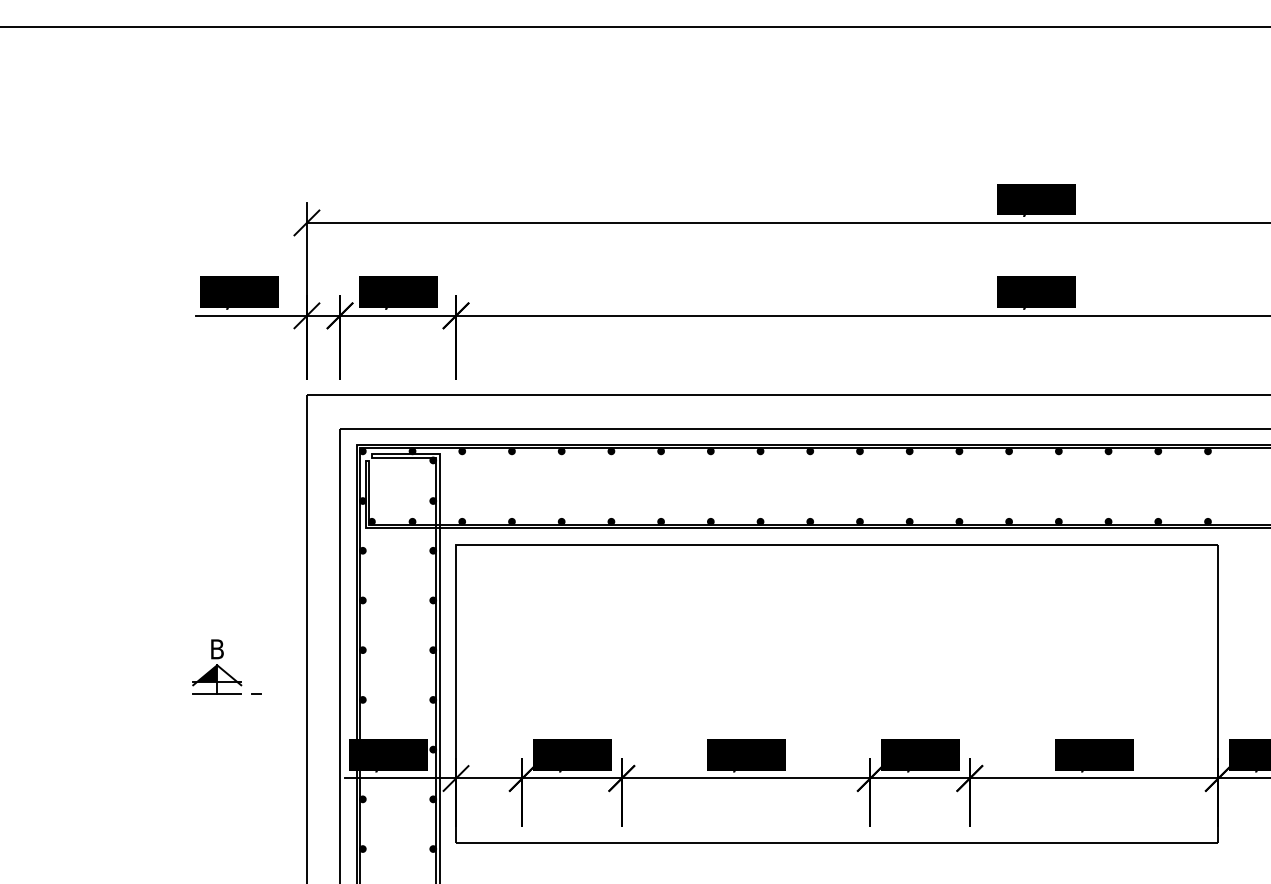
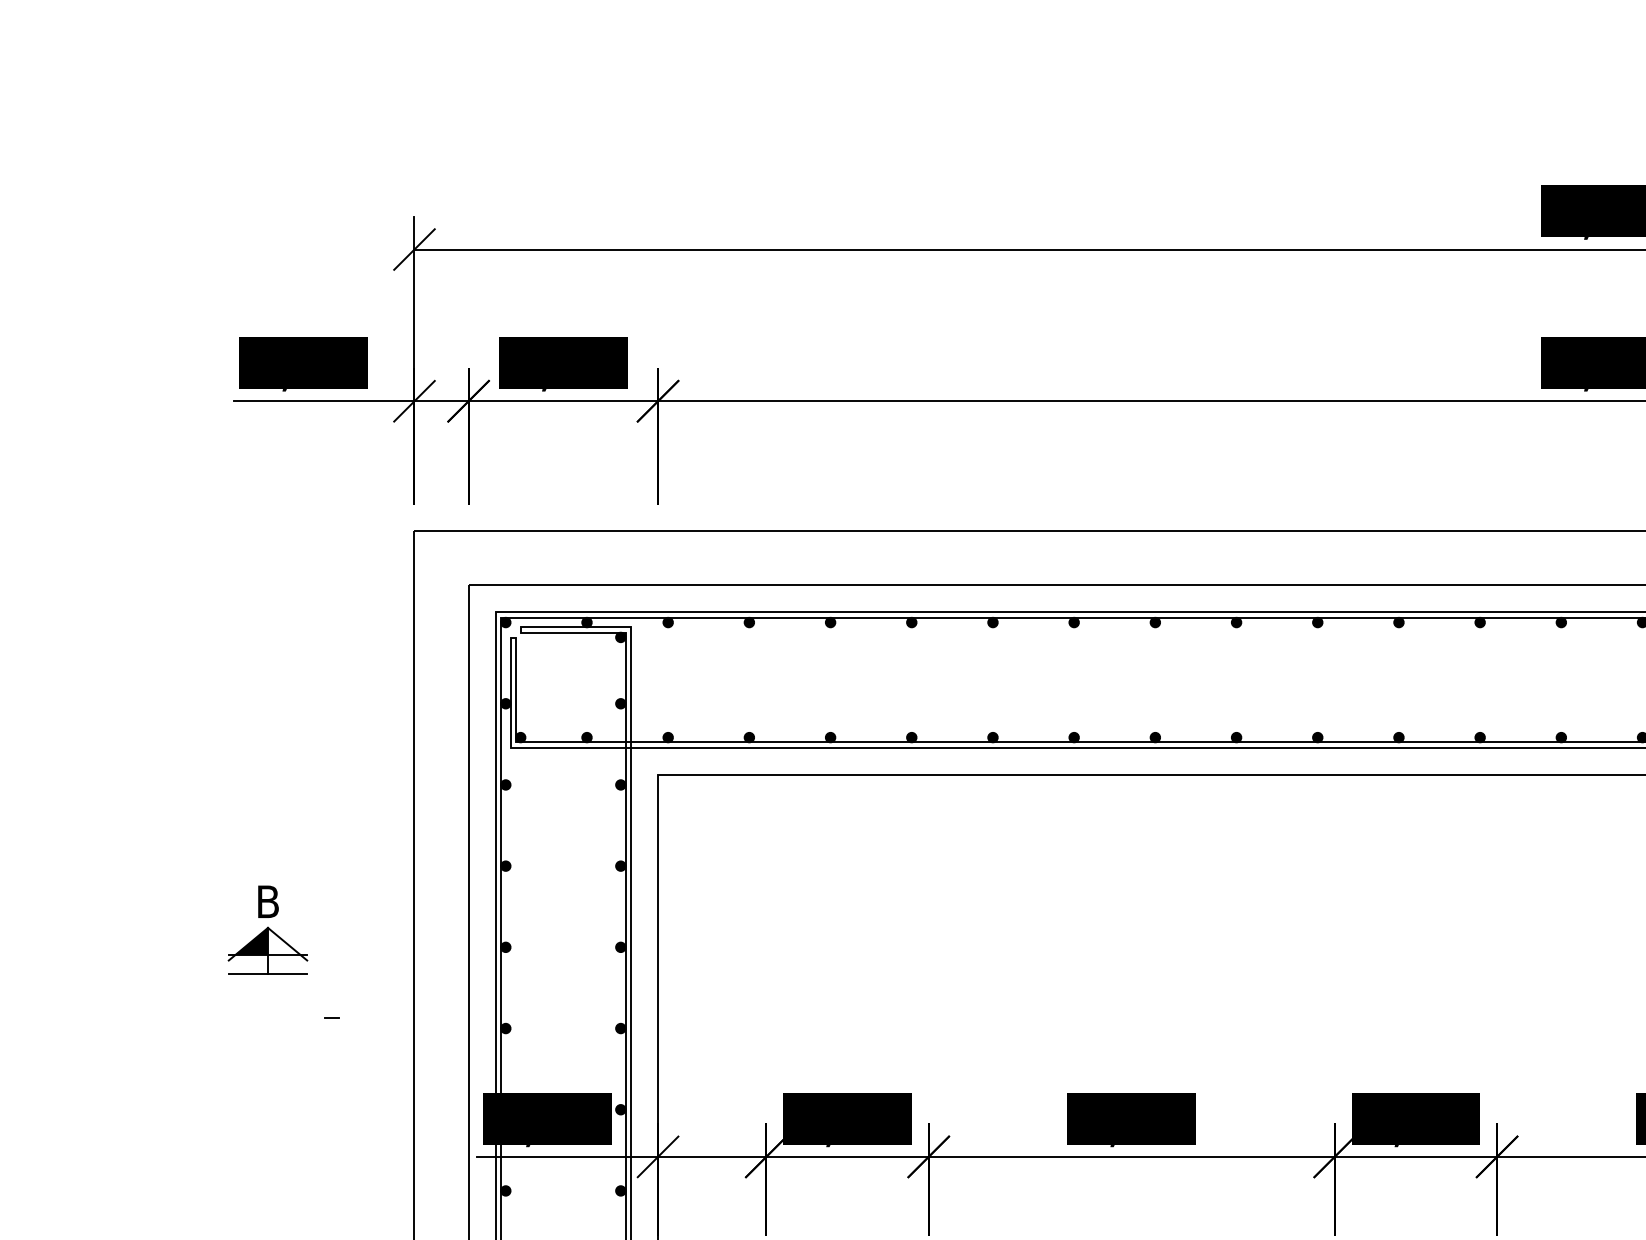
part: (217, 666) -> (268, 929), moved

